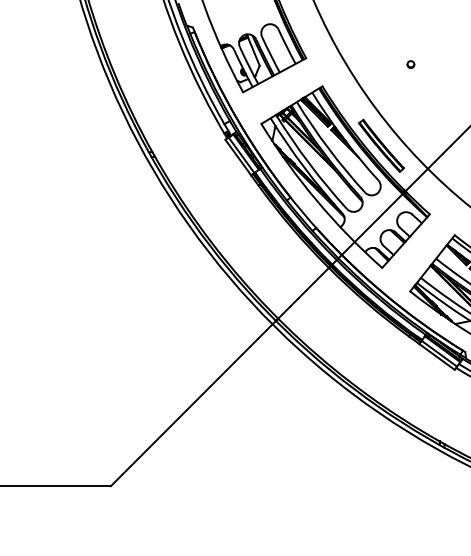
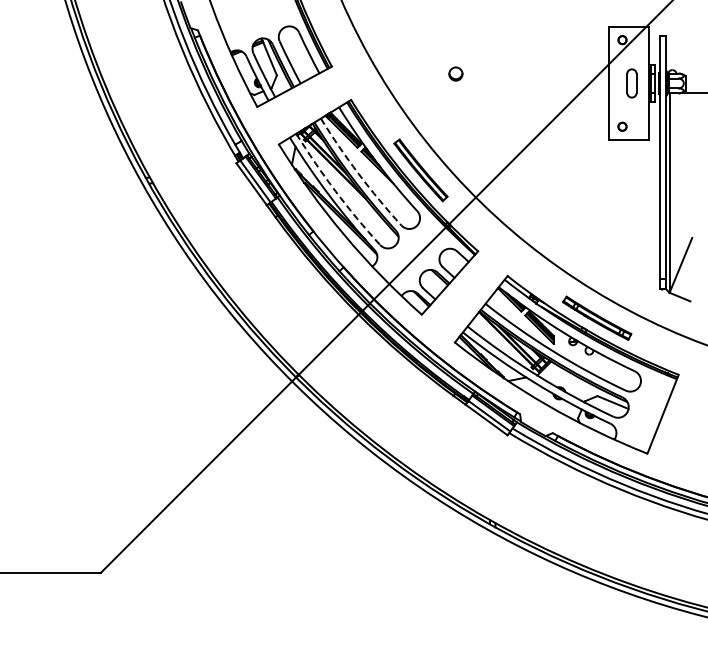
part: (410, 64) -> (455, 74), size x1.6
arc: (328, 148) -> (358, 173), solid -> dashed
arc: (309, 163) -> (335, 191), solid -> dashed

